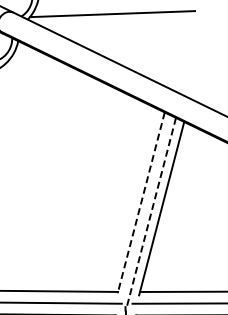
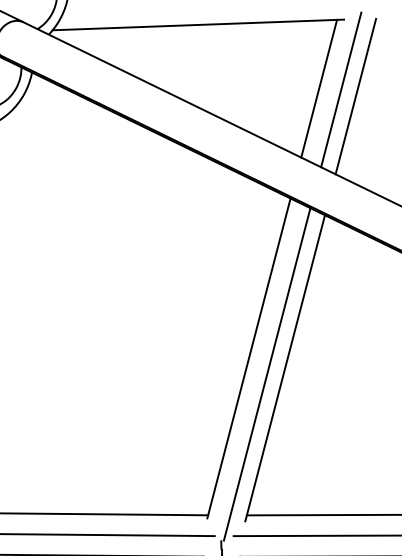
line: (180, 50) -> (318, 89), added
line: (193, 50) -> (341, 89), added
line: (201, 54) -> (355, 96), added
line: (141, 203) -> (249, 359), dashed -> solid
line: (151, 212) -> (267, 375), dashed -> solid

